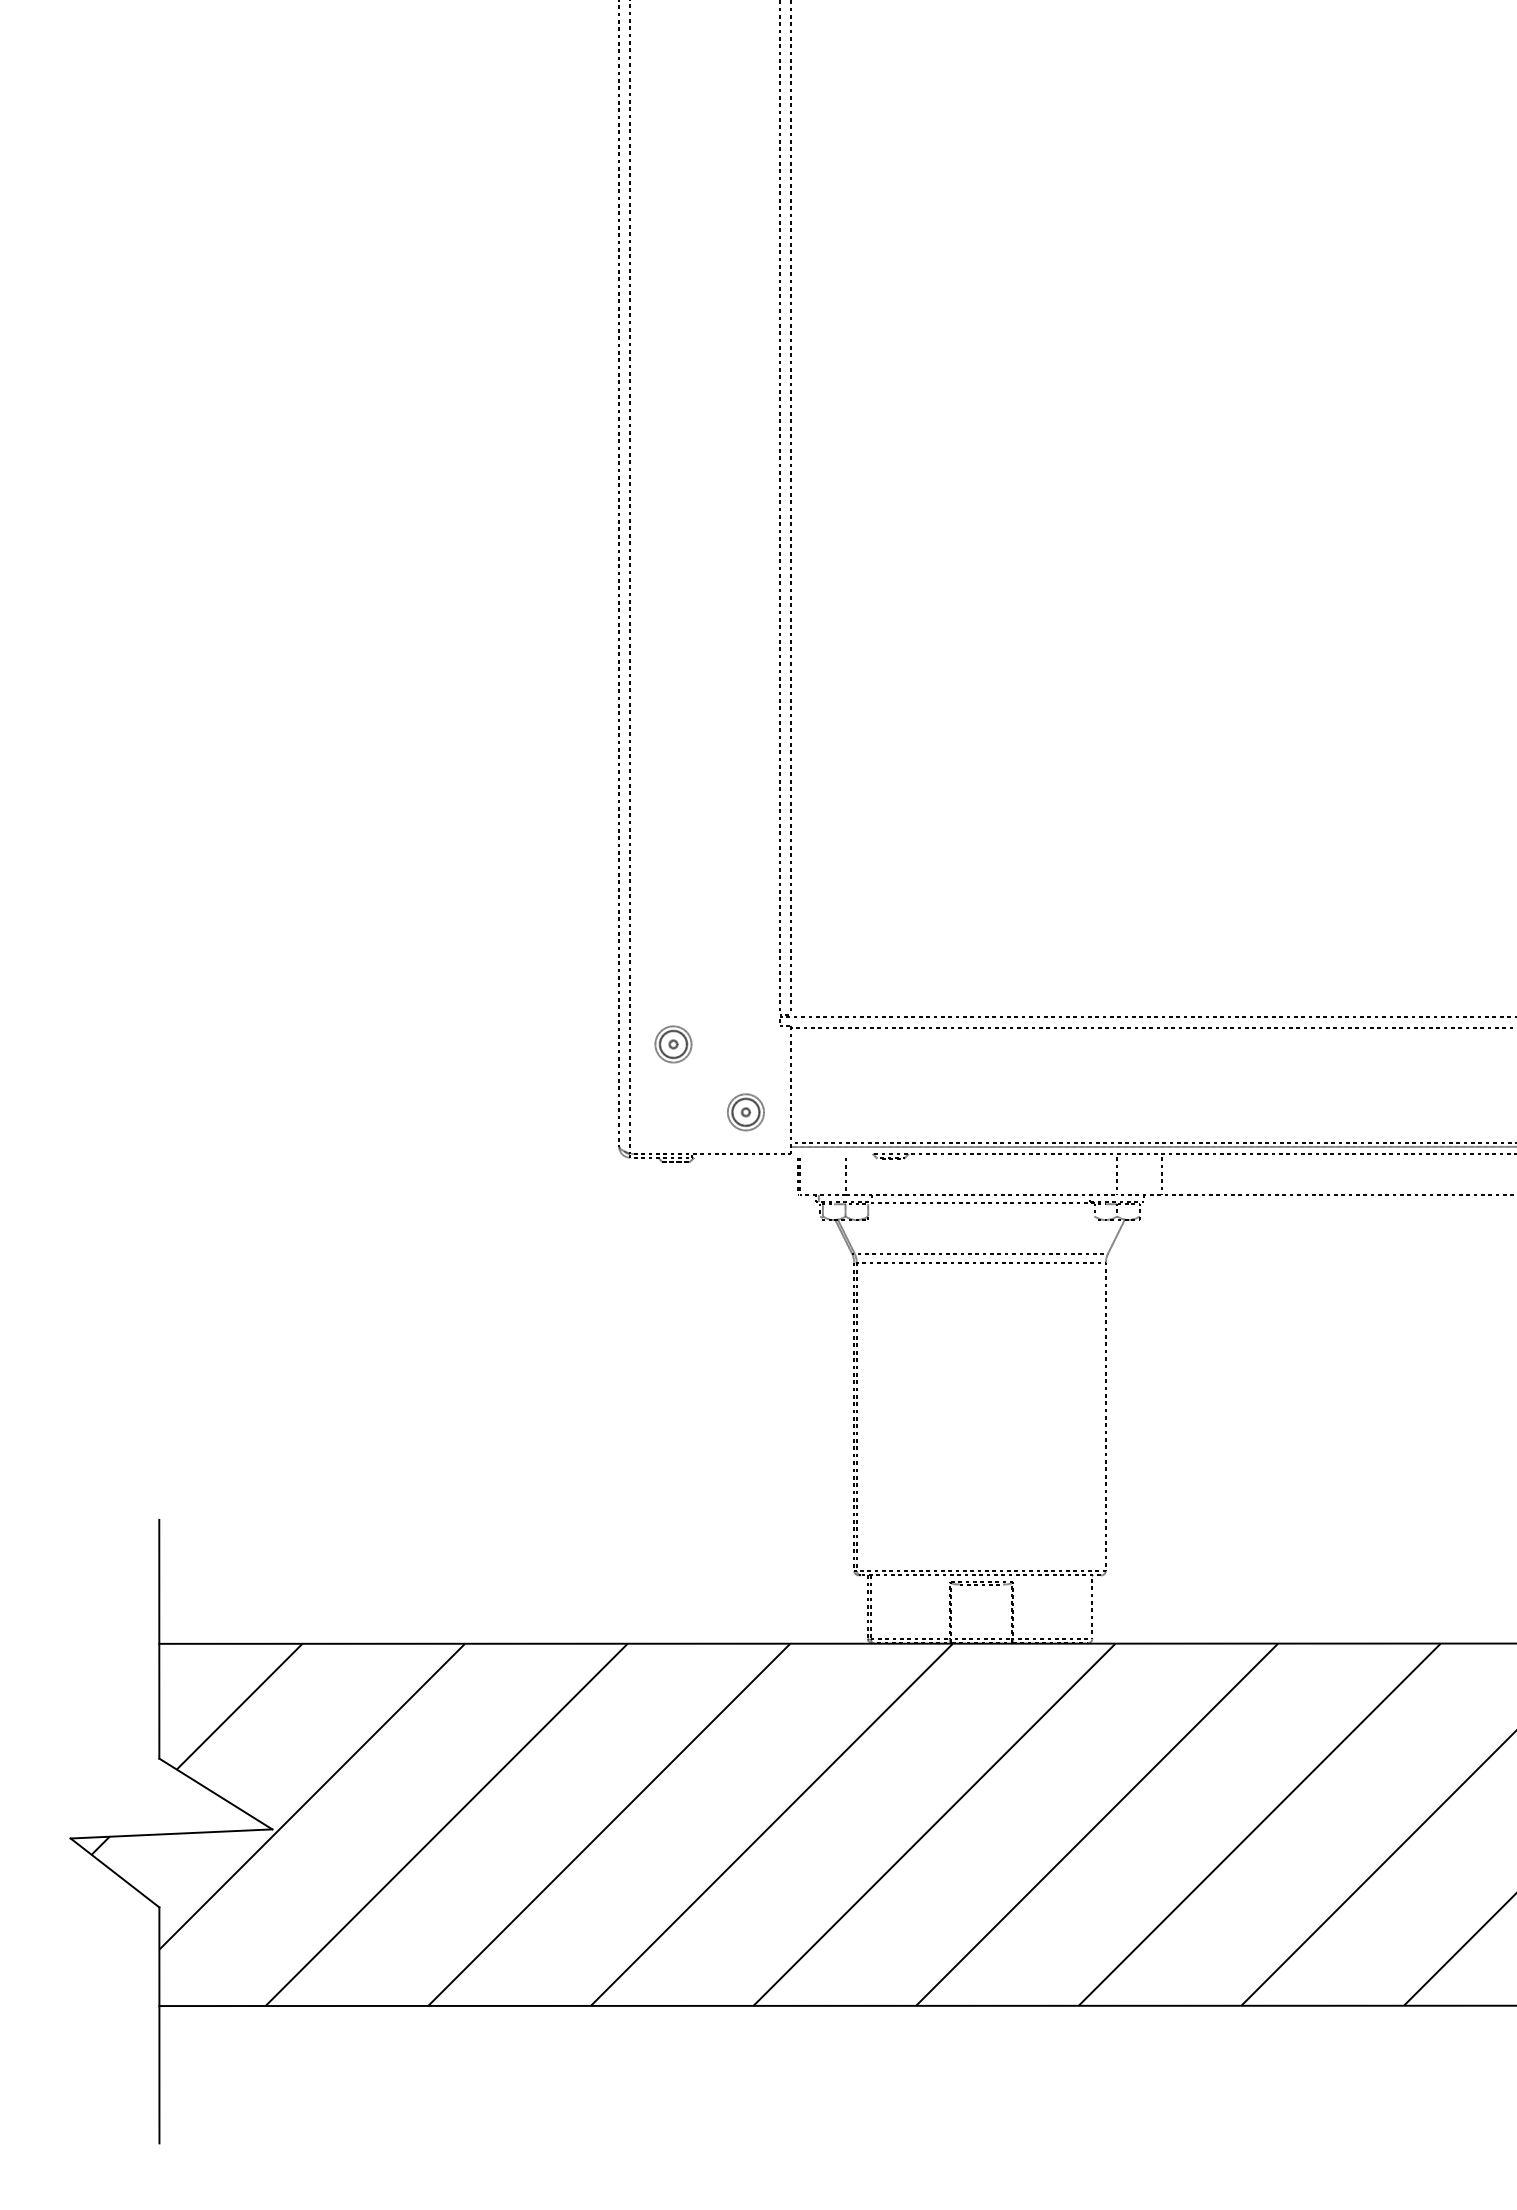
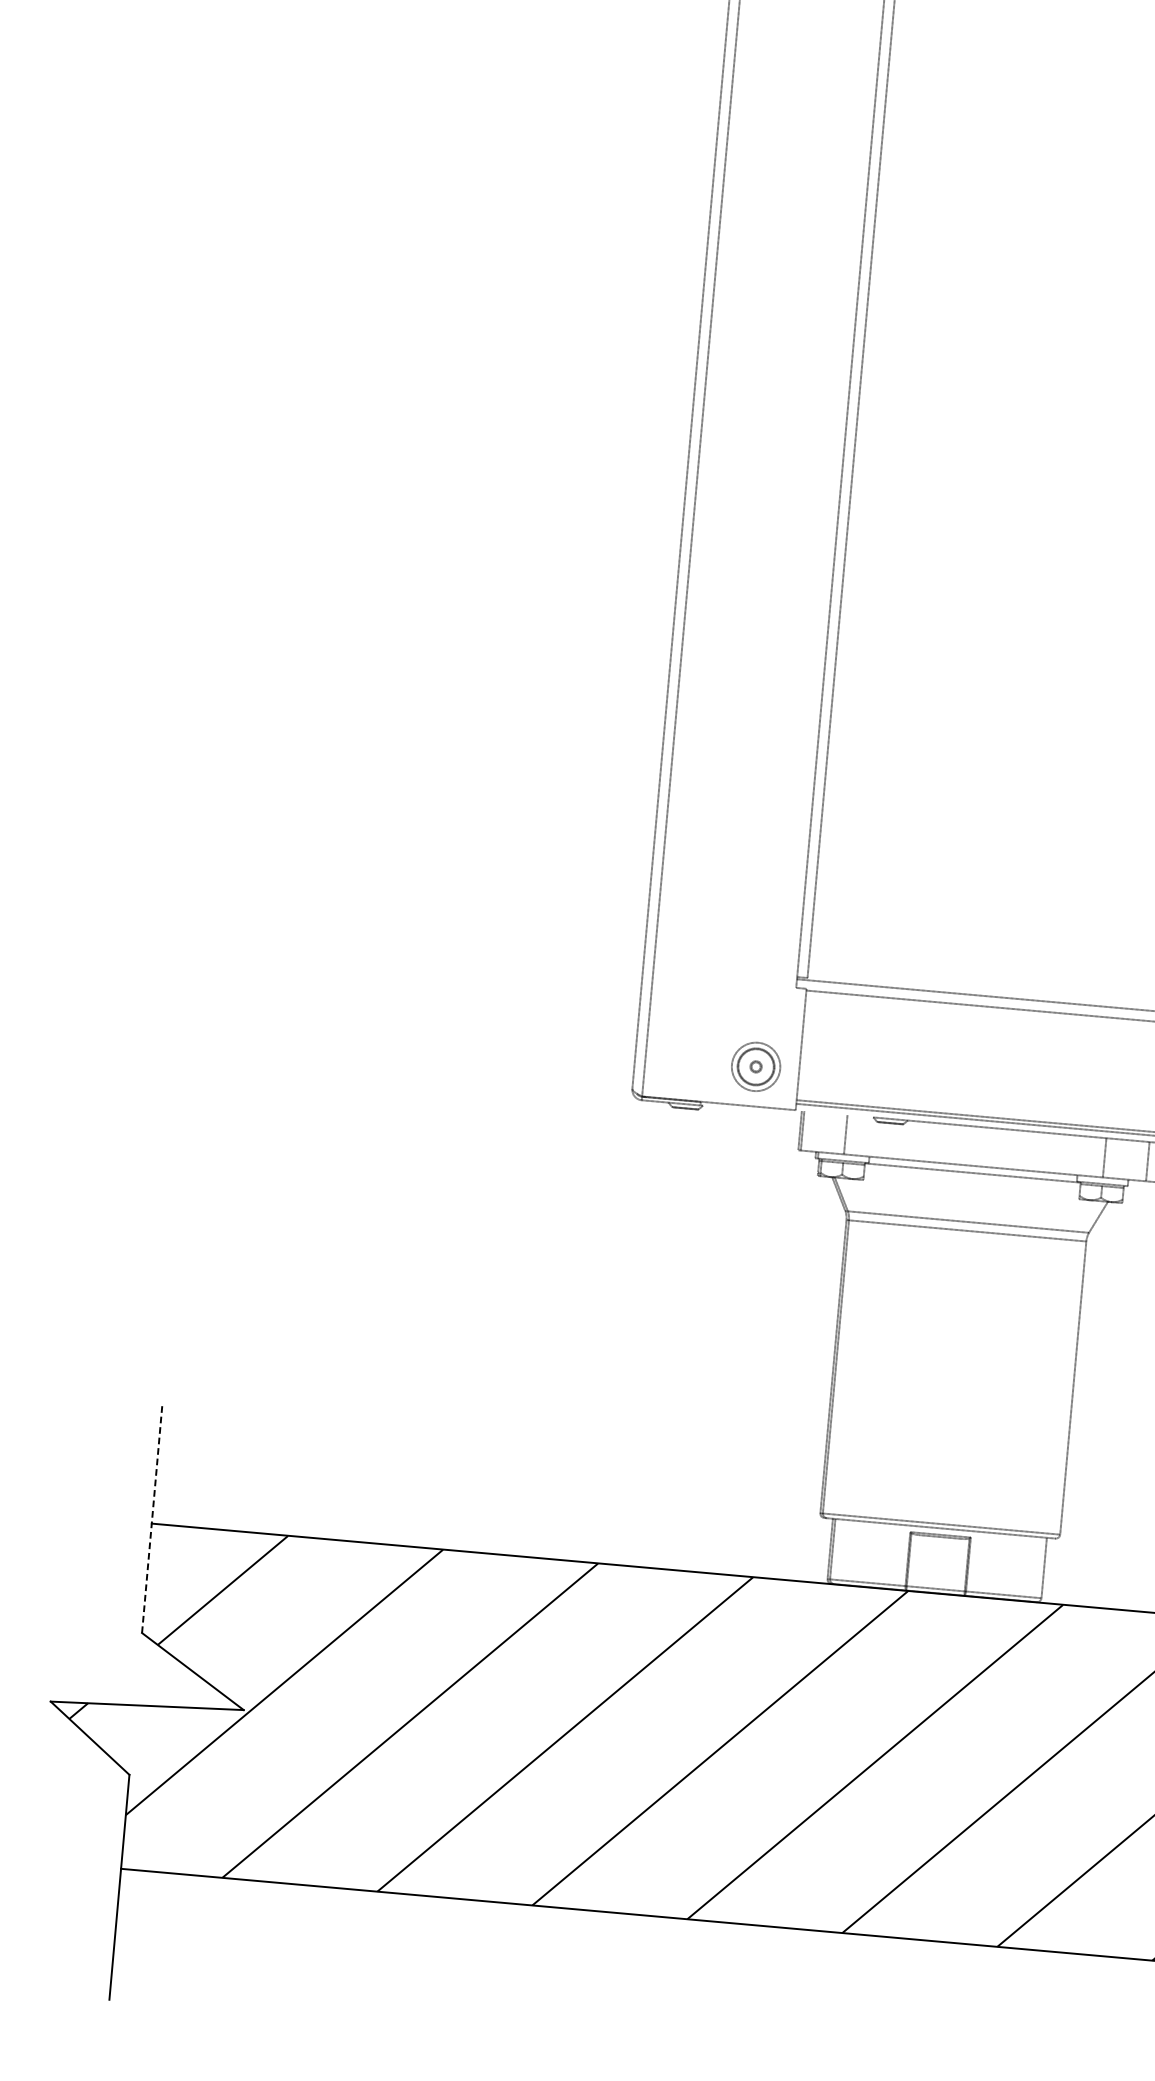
part: (673, 1044) -> (692, 996), removed
part: (745, 1112) -> (755, 1067), size x1.4
line: (159, 1638) -> (152, 1518), solid -> dashed

